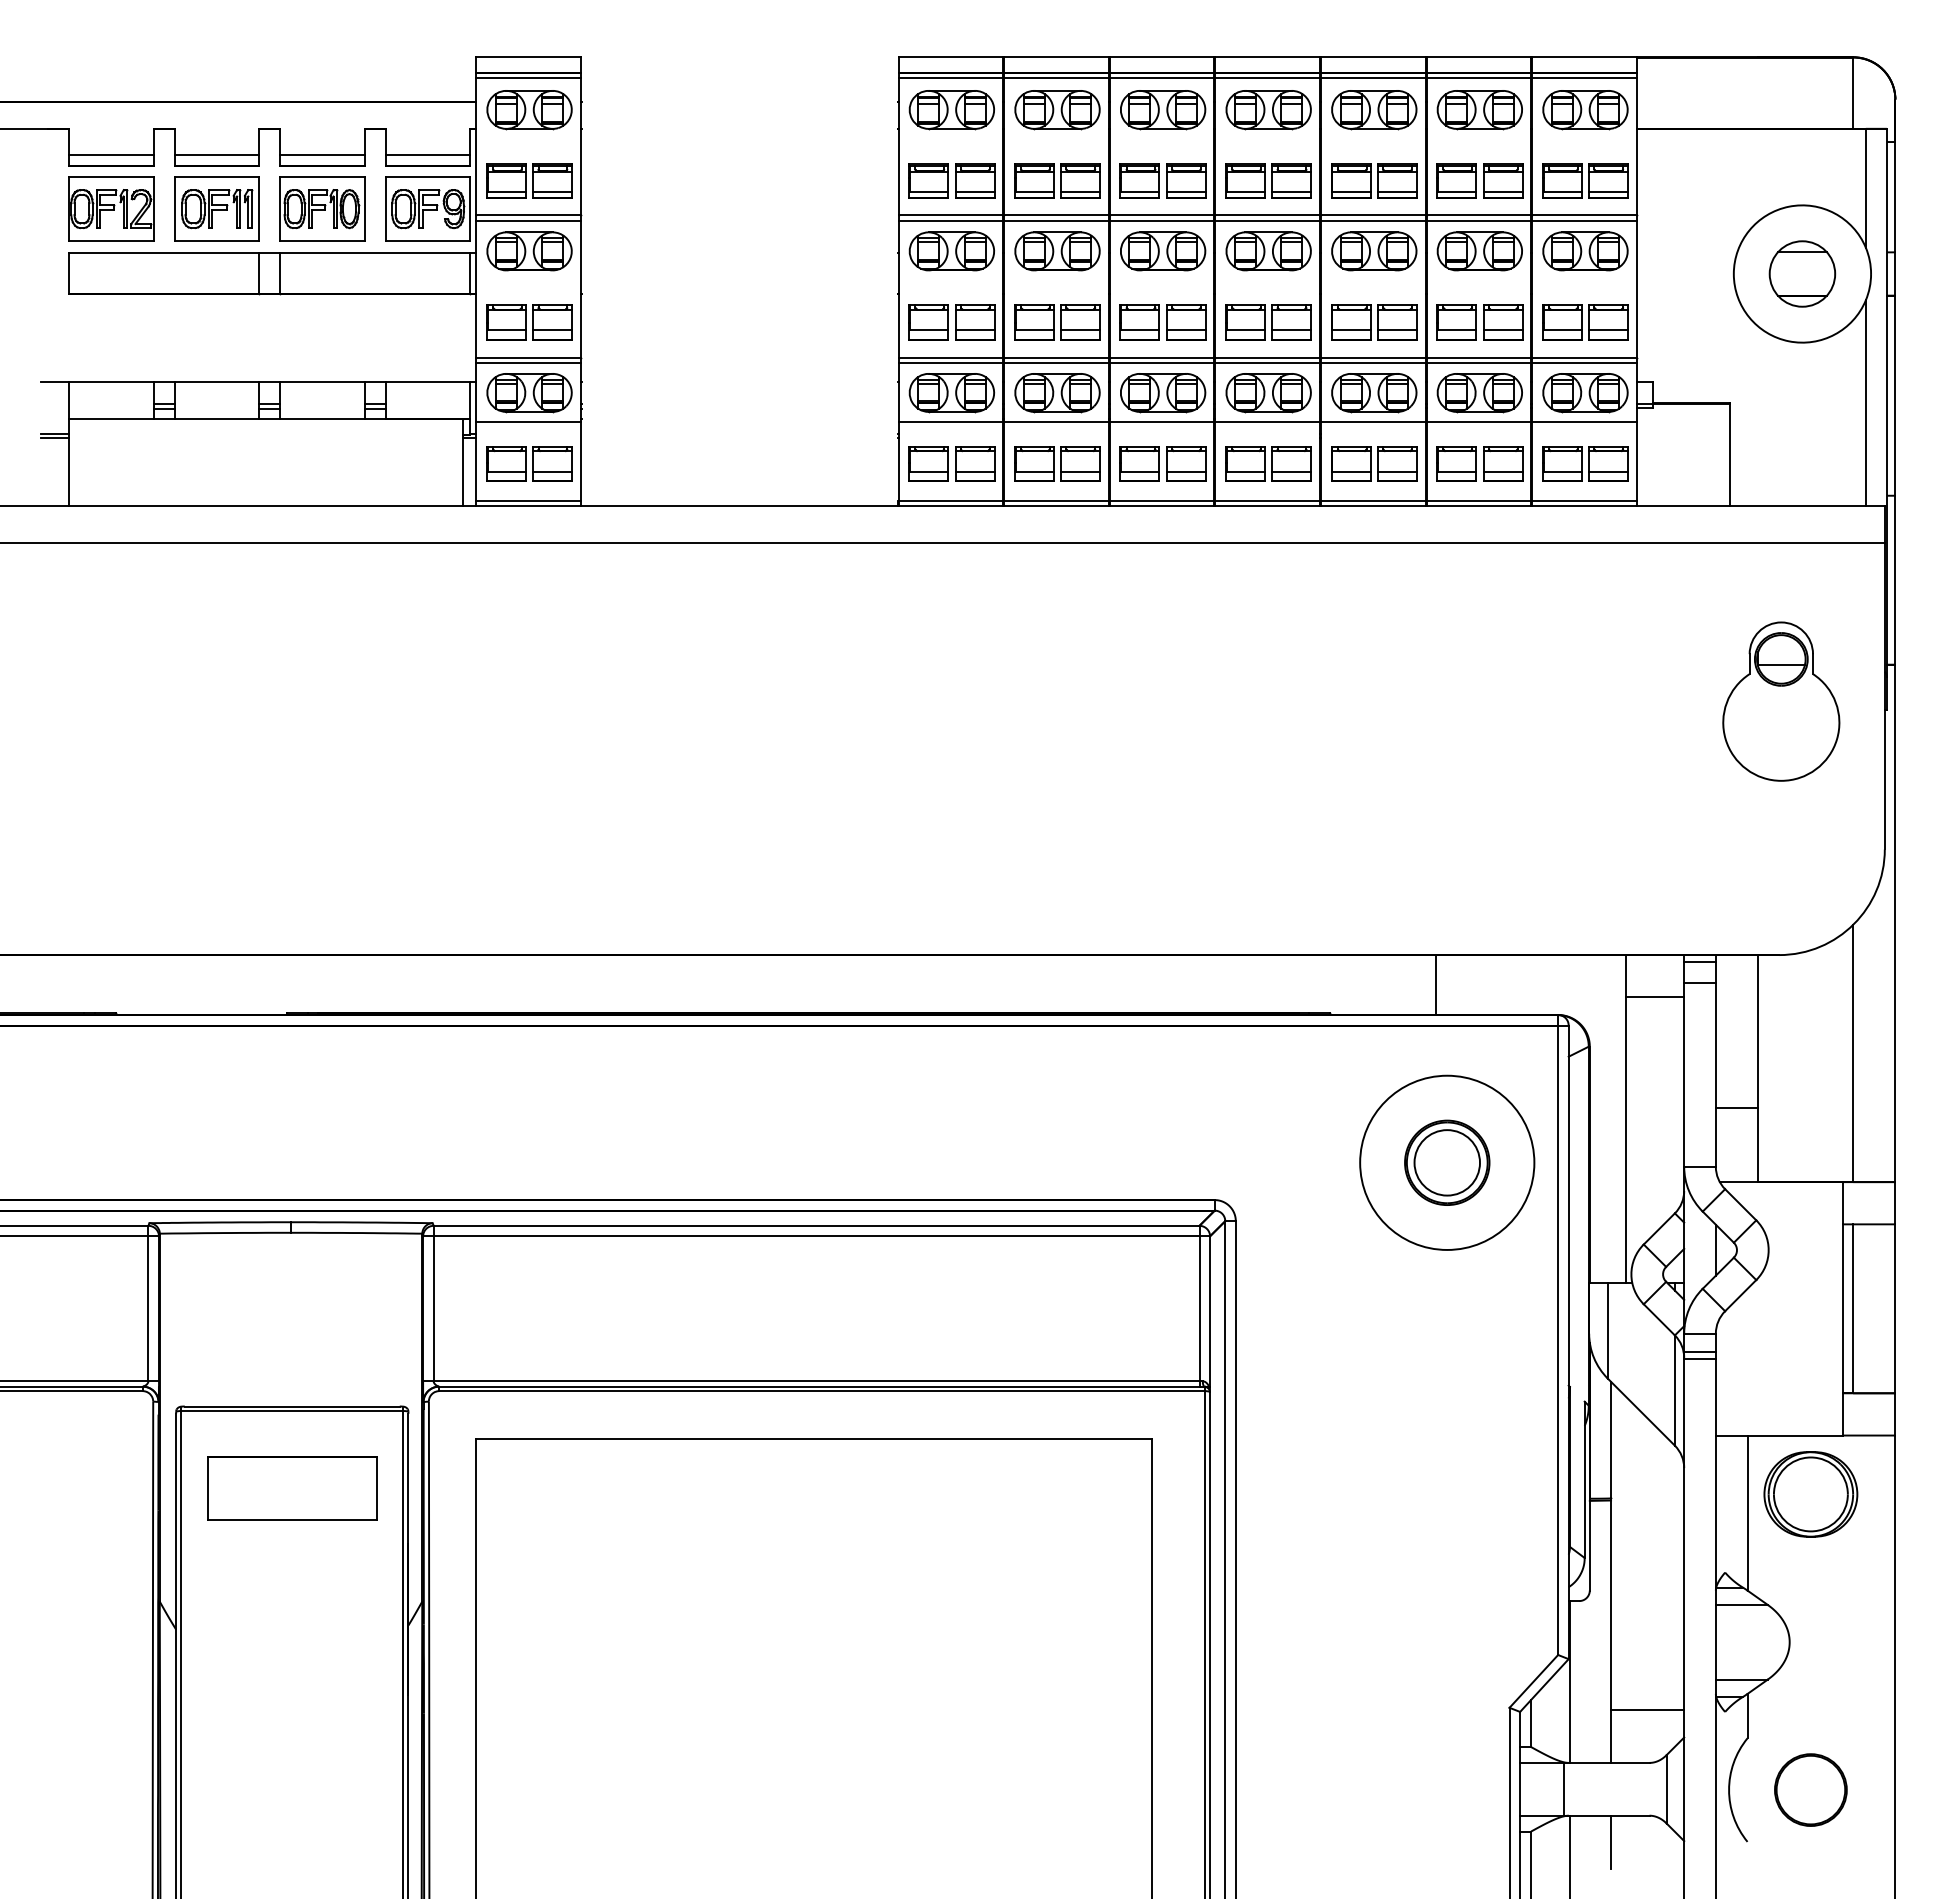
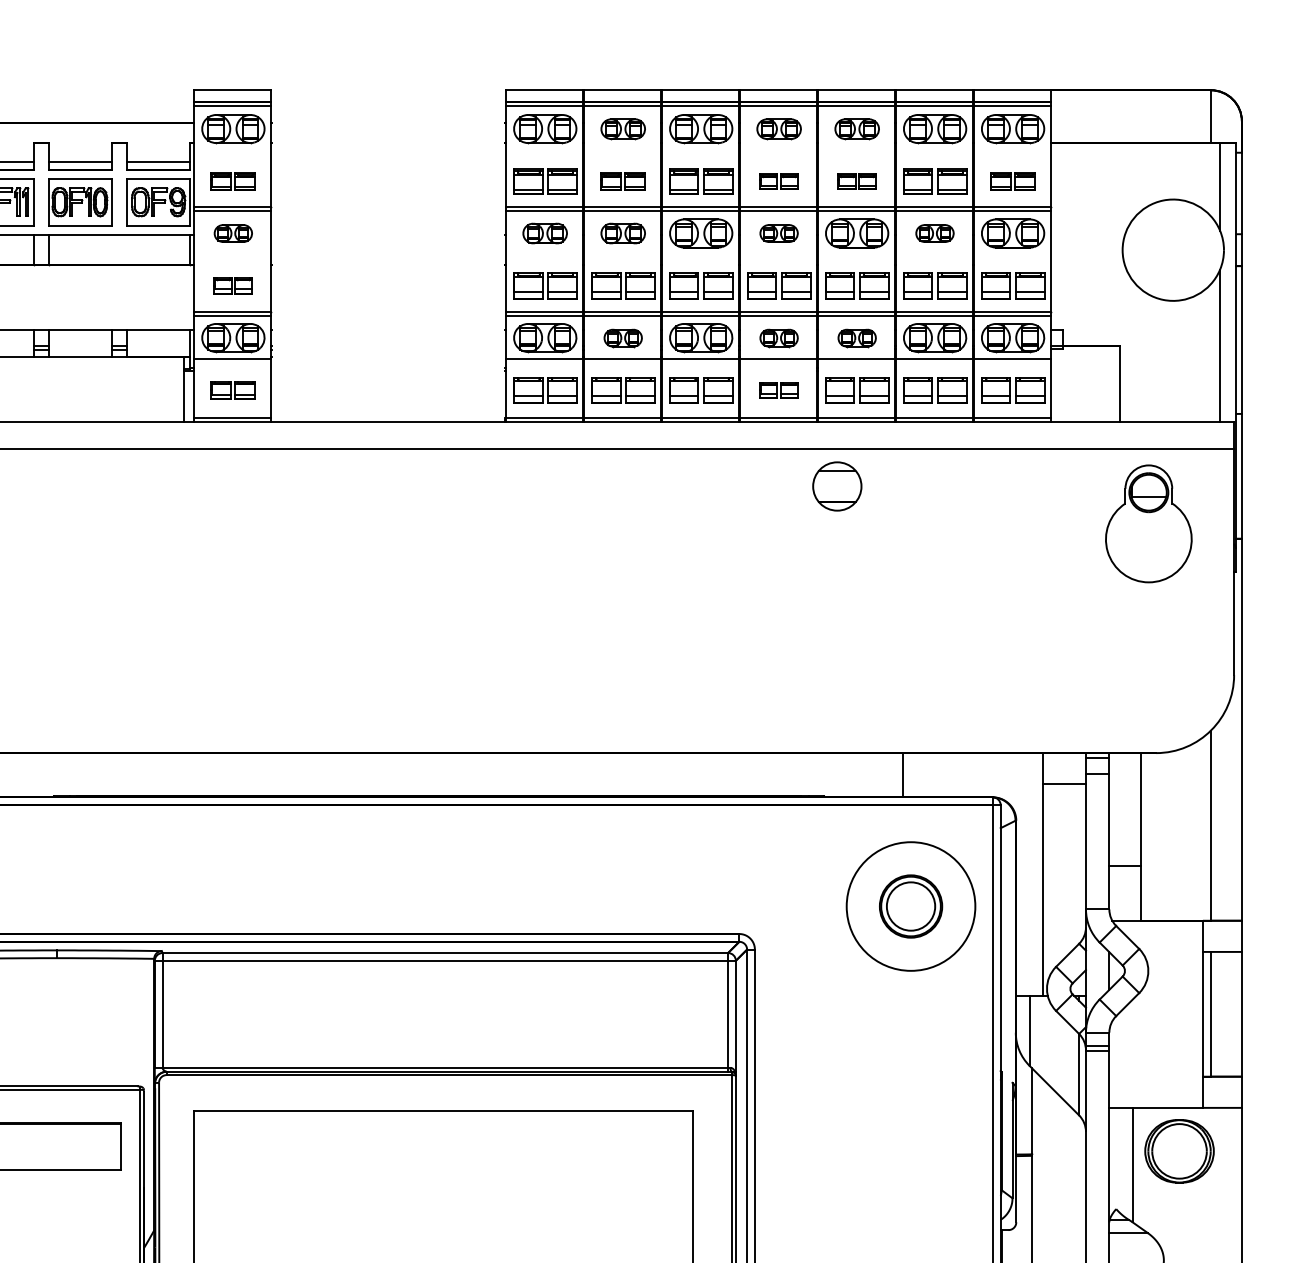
part: (1057, 110) -> (623, 129), size x0.7
part: (1268, 110) -> (779, 129), size x0.7
part: (1374, 110) -> (857, 129), size x0.7
part: (529, 180) -> (233, 181), size x0.7
part: (1057, 180) -> (623, 181), size x0.7
part: (1268, 180) -> (779, 181), size x0.6
part: (1374, 180) -> (857, 181), size x0.6
part: (1585, 180) -> (1013, 181), size x0.7
part: (529, 251) -> (233, 233), size x0.6
part: (951, 251) -> (544, 233), size x0.7
part: (1057, 251) -> (623, 233), size x0.7
part: (1268, 251) -> (779, 233), size x0.6
part: (1479, 251) -> (934, 233), size x0.6
part: (1802, 273) -> (837, 486), moved
part: (529, 322) -> (233, 286), size x0.6
part: (1057, 393) -> (623, 338), size x0.6
part: (1268, 393) -> (779, 338), size x0.6
part: (1374, 393) -> (857, 338), size x0.6
part: (529, 463) -> (233, 390), size x0.7
part: (1268, 463) -> (779, 390), size x0.6
part: (1781, 701) -> (1148, 523), moved

